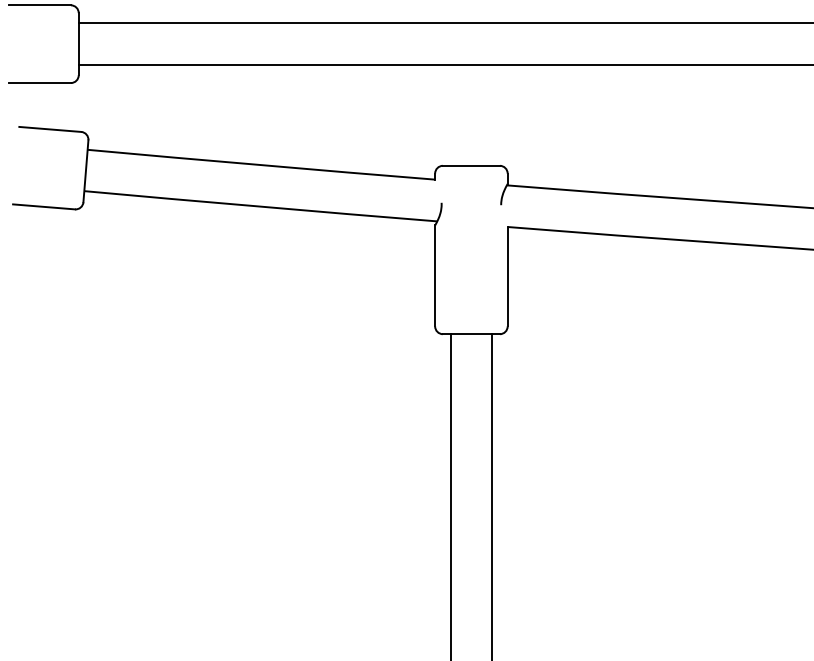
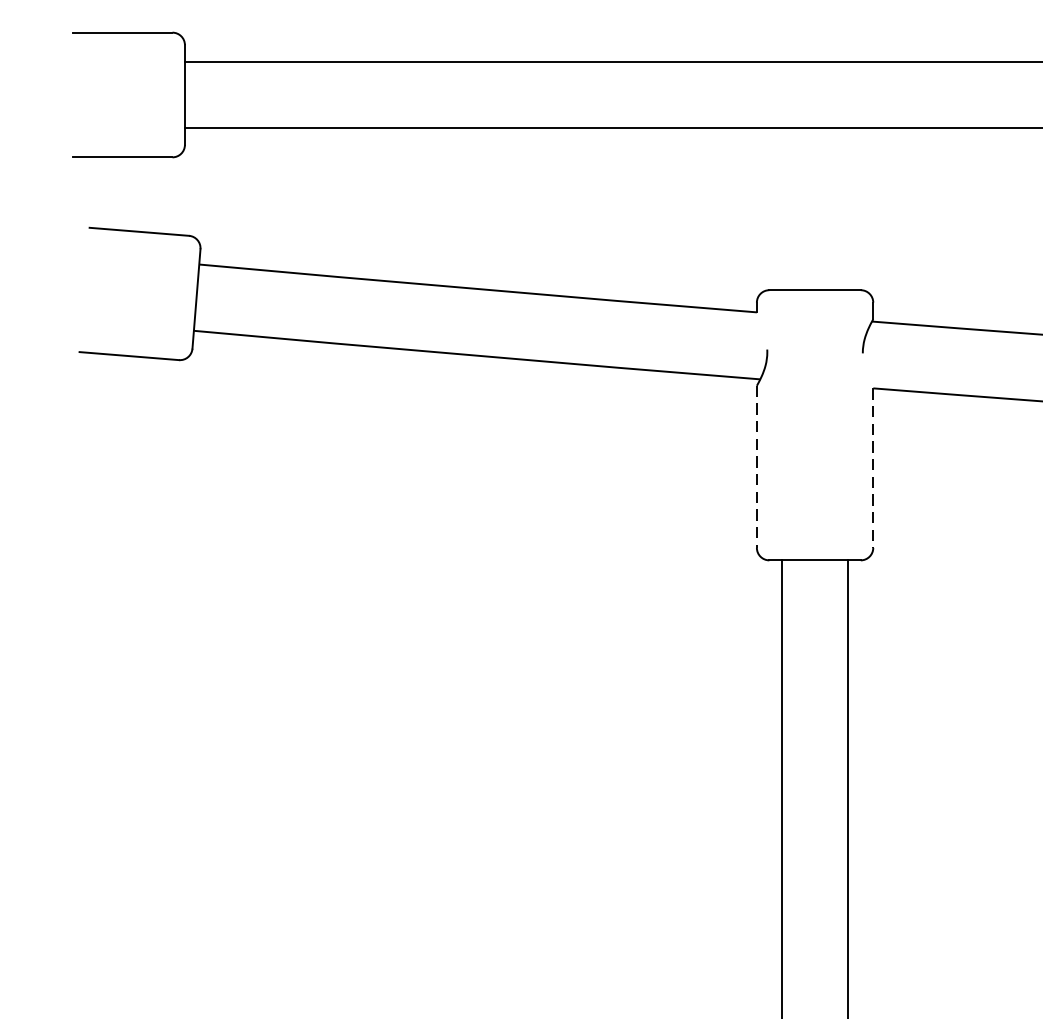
line: (435, 275) -> (757, 466), solid -> dashed
line: (507, 276) -> (872, 467), solid -> dashed

